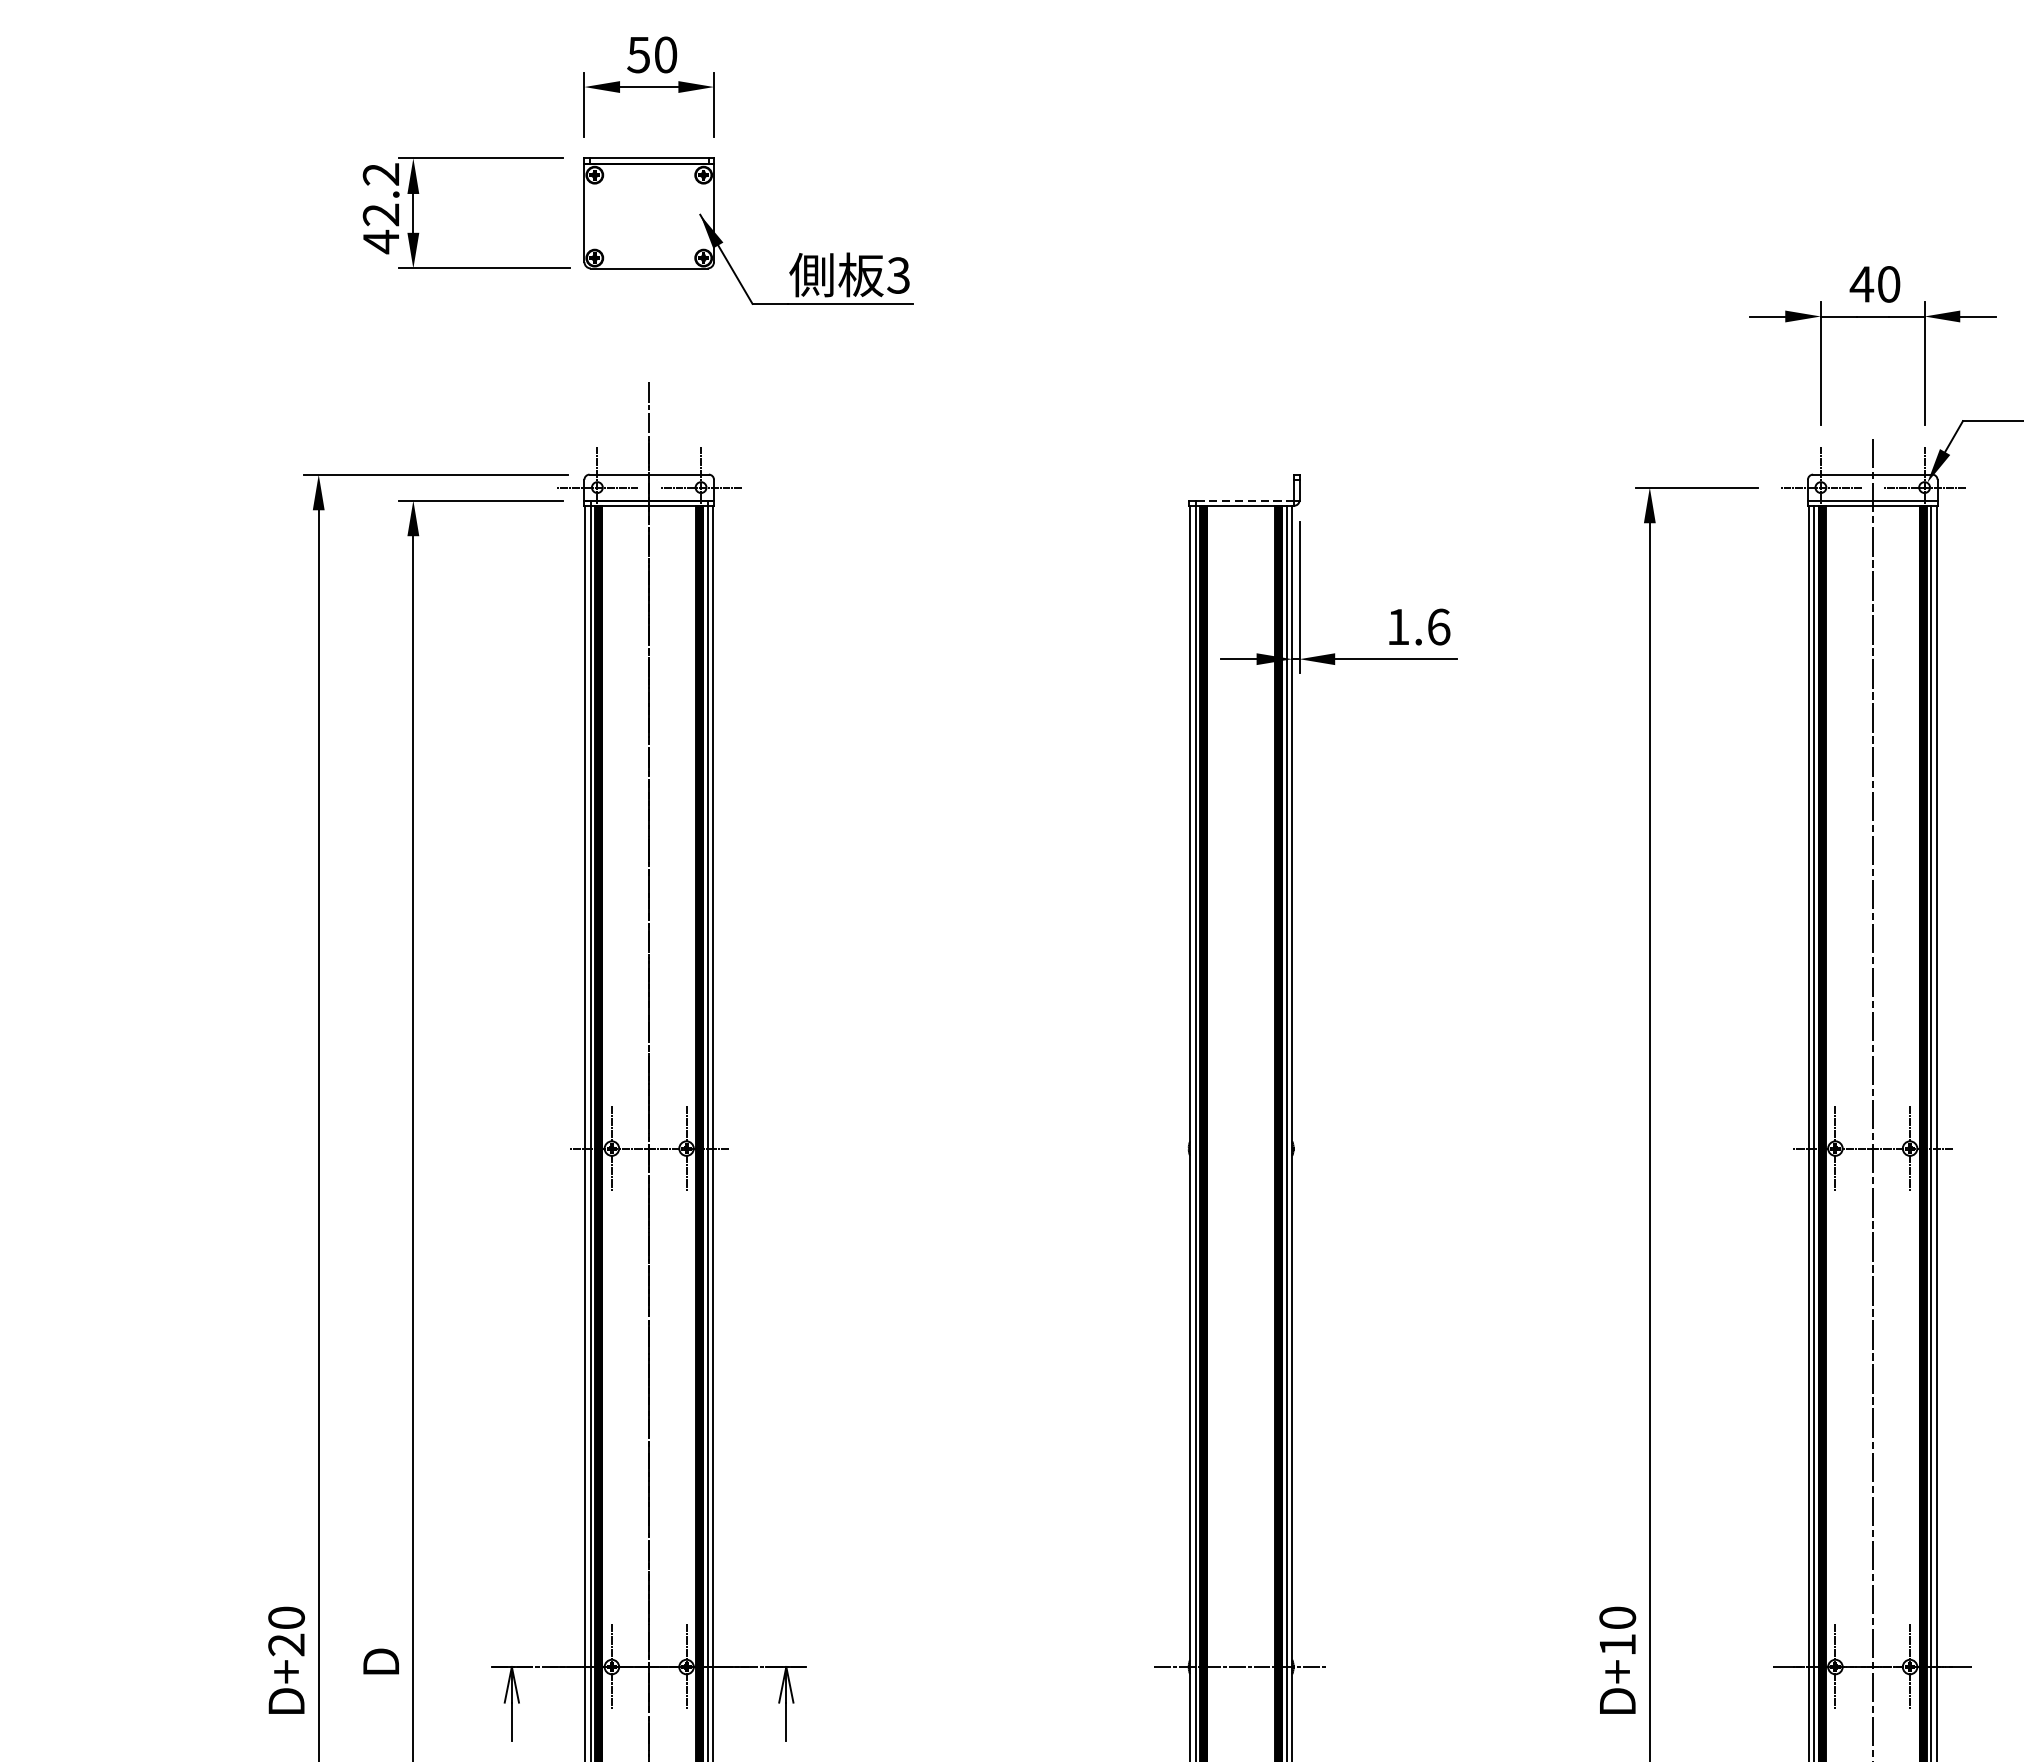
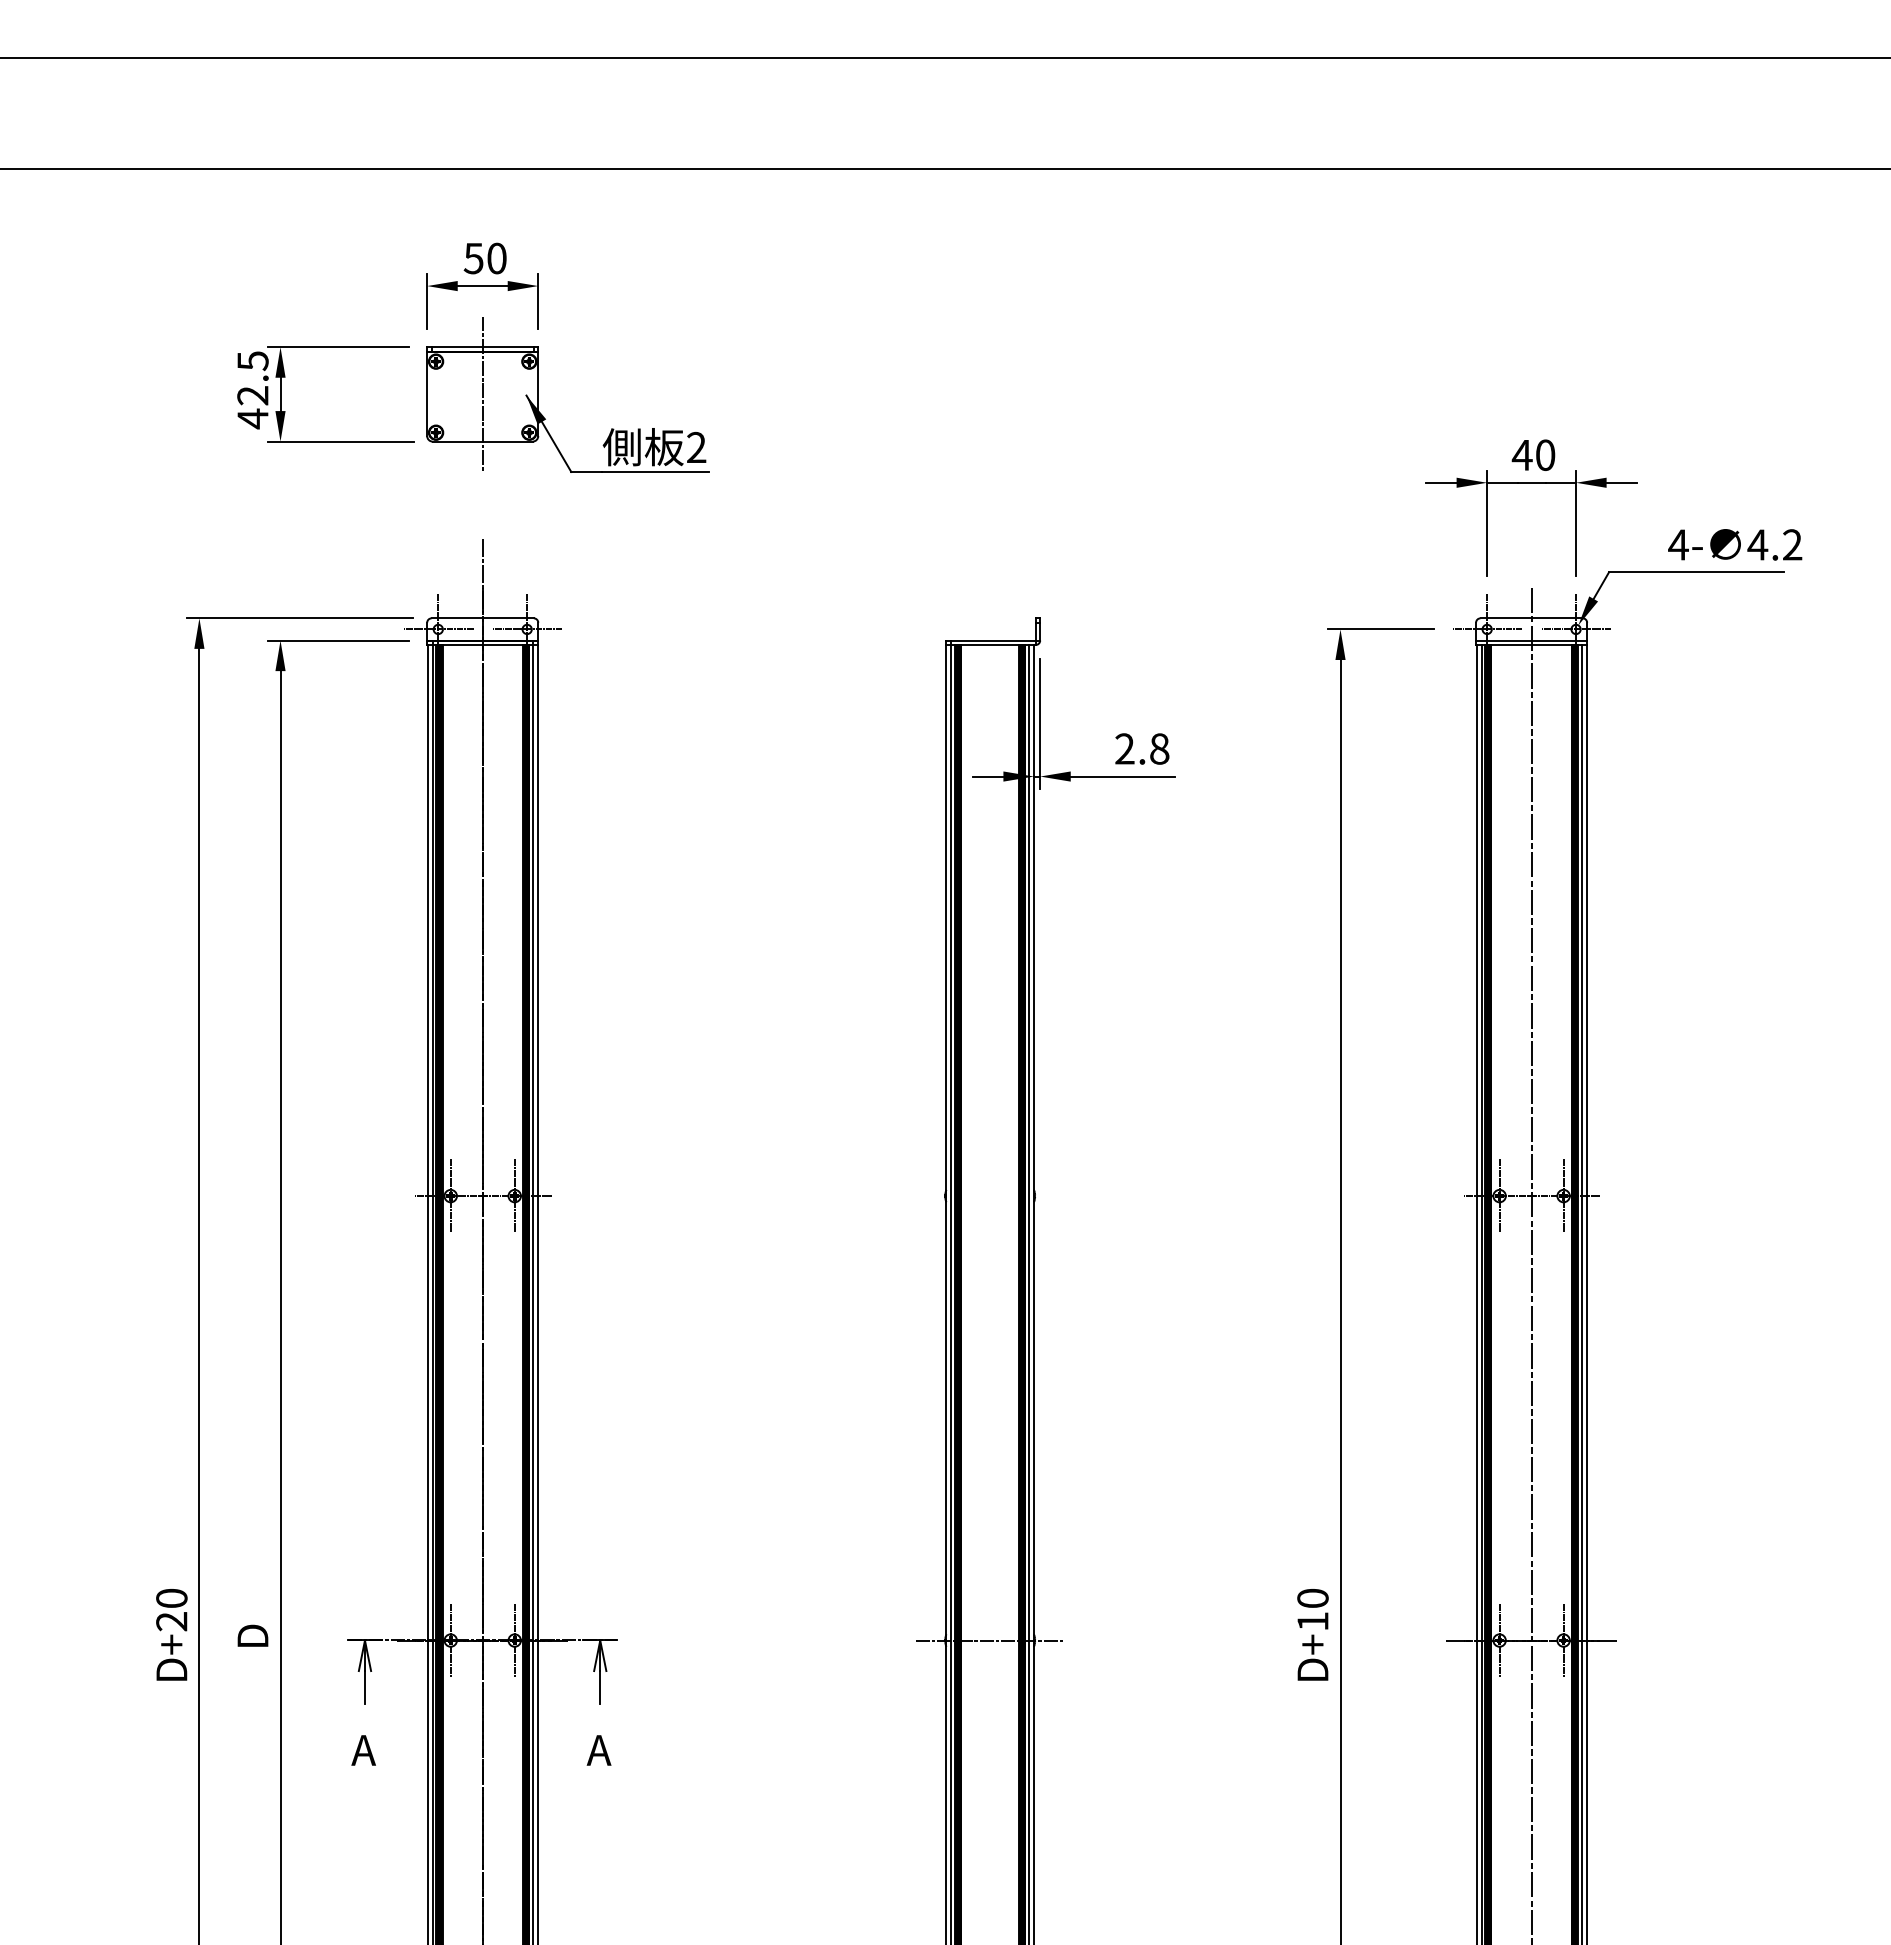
text: (380, 175) -> (252, 361), 42.2 -> 42.5
line: (648, 213) -> (482, 394), added
text: (898, 275) -> (696, 447), 3 -> 2
line: (1245, 500) -> (993, 640), dashed -> solid
text: (1418, 626) -> (1142, 748), 1.6 -> 2.8

